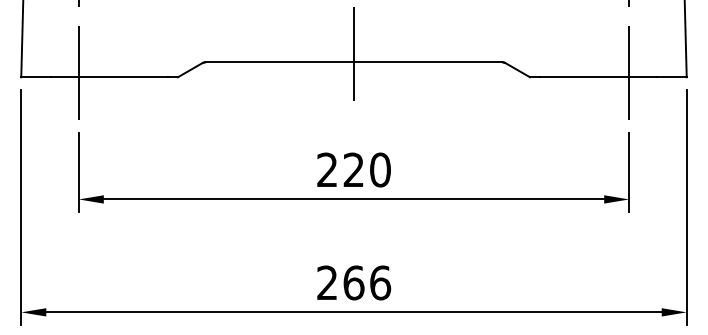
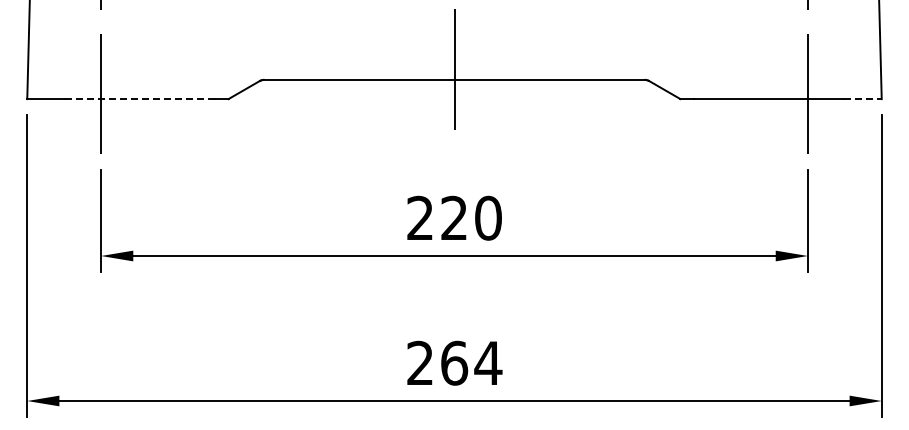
line: (109, 77) -> (140, 99), solid -> dashed
line: (671, 77) -> (862, 99), solid -> dashed
text: (380, 282) -> (488, 362), 266 -> 264

